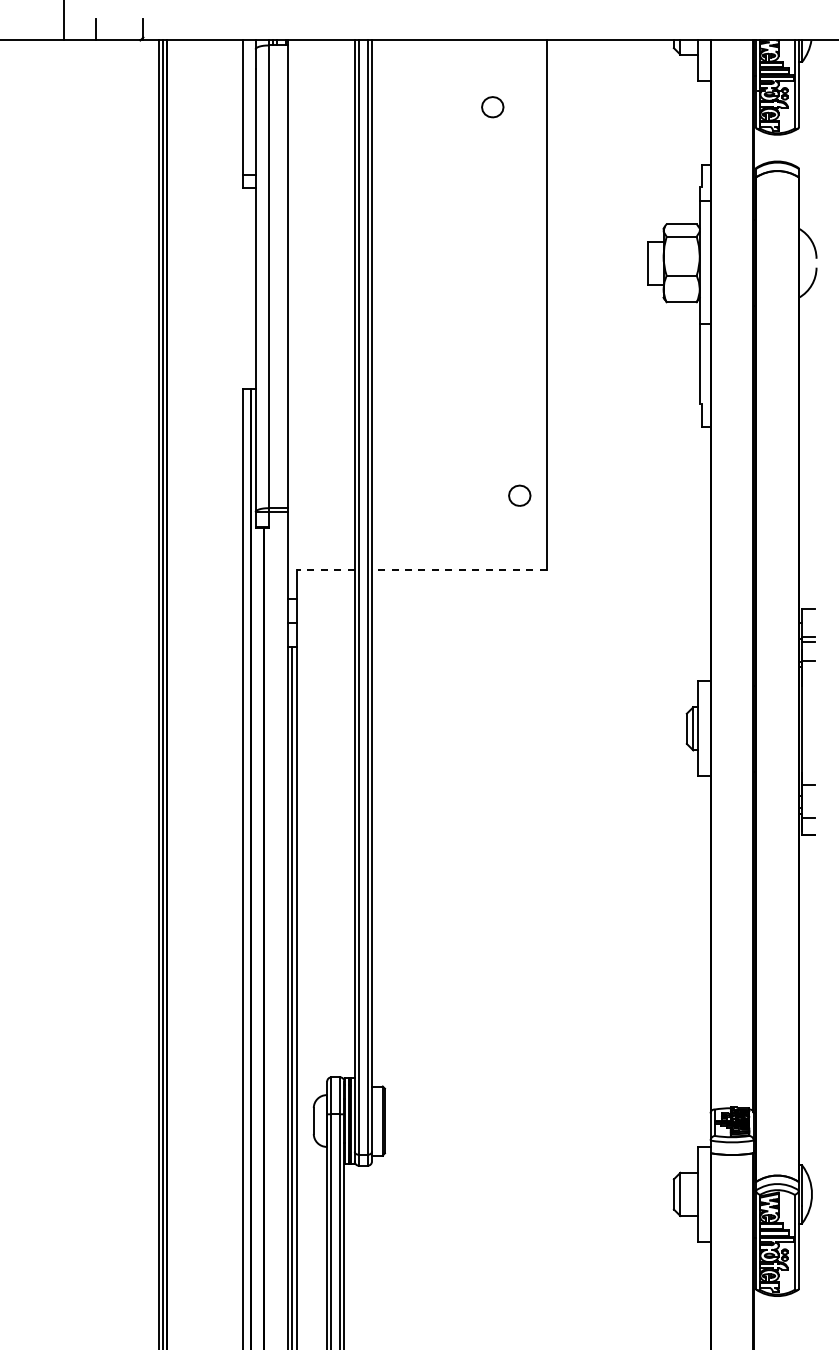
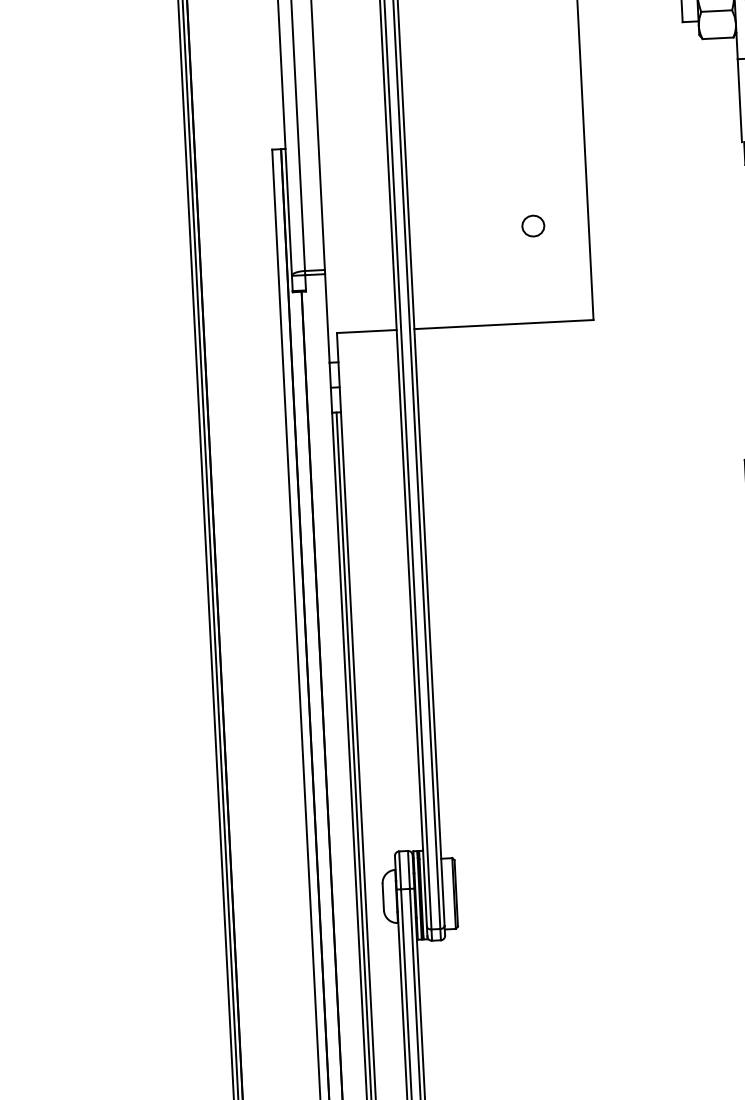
part: (519, 495) -> (533, 225), moved
line: (325, 570) -> (366, 331), dashed -> solid
line: (458, 570) -> (503, 325), dashed -> solid

